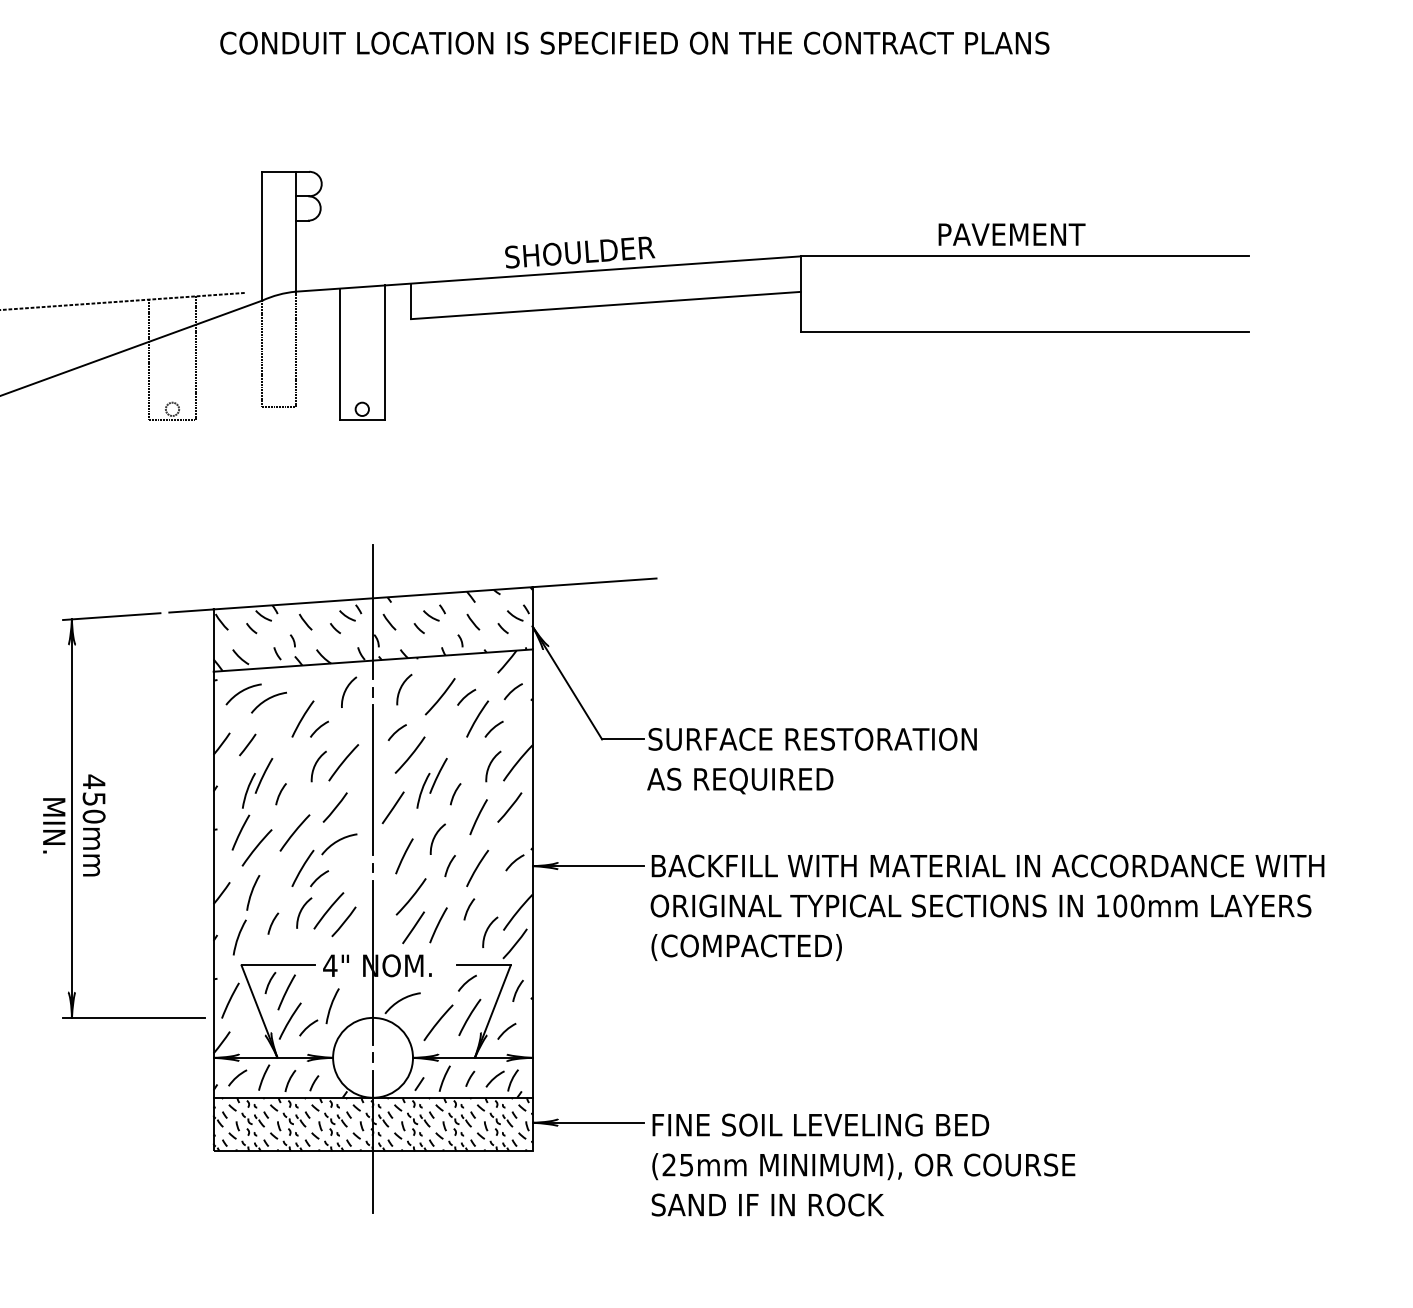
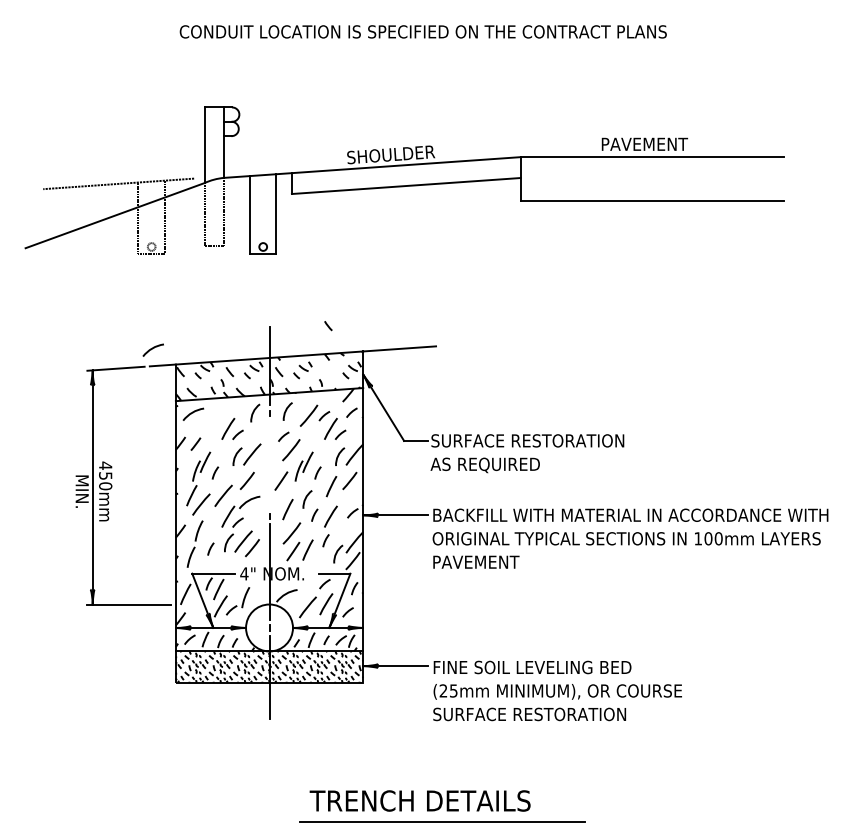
arc: (473, 622) -> (328, 326), moved
arc: (267, 701) -> (152, 349), moved
line: (373, 779) -> (269, 464), removed
text: (745, 948) -> (488, 563), (COMPACTED) -> PAVEMENT
text: (824, 1205) -> (534, 714), SAND IF IN ROCK -> SURFACE RESTORATION

